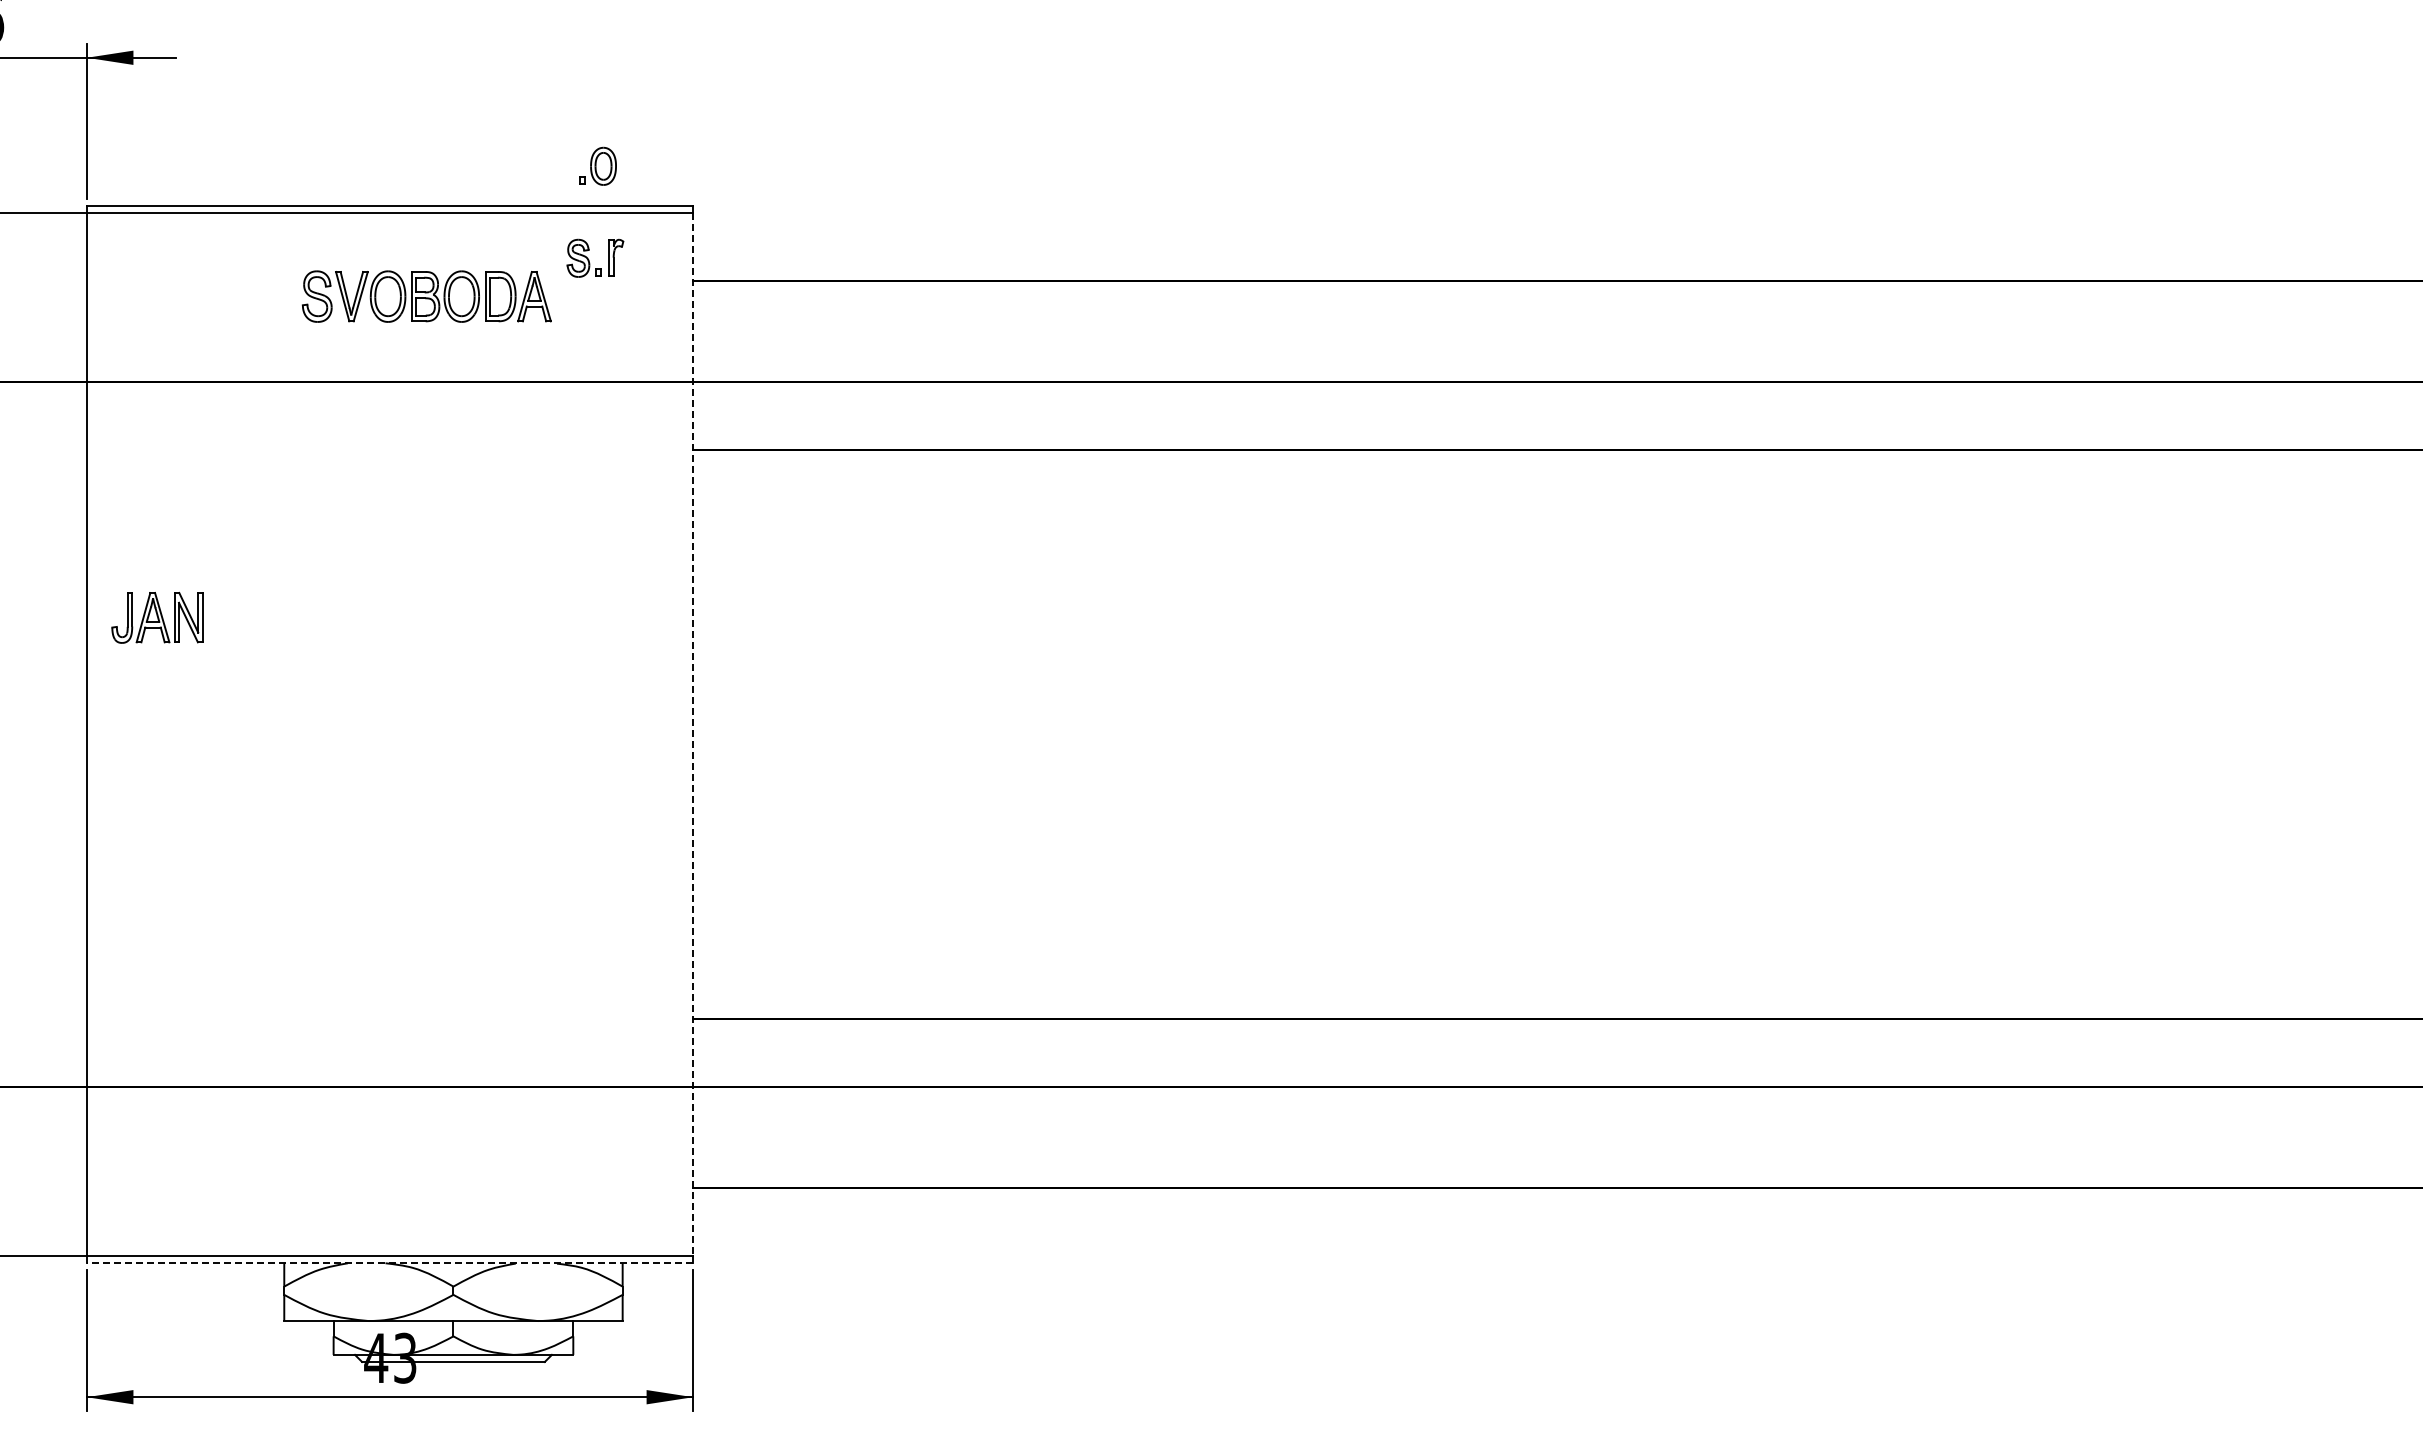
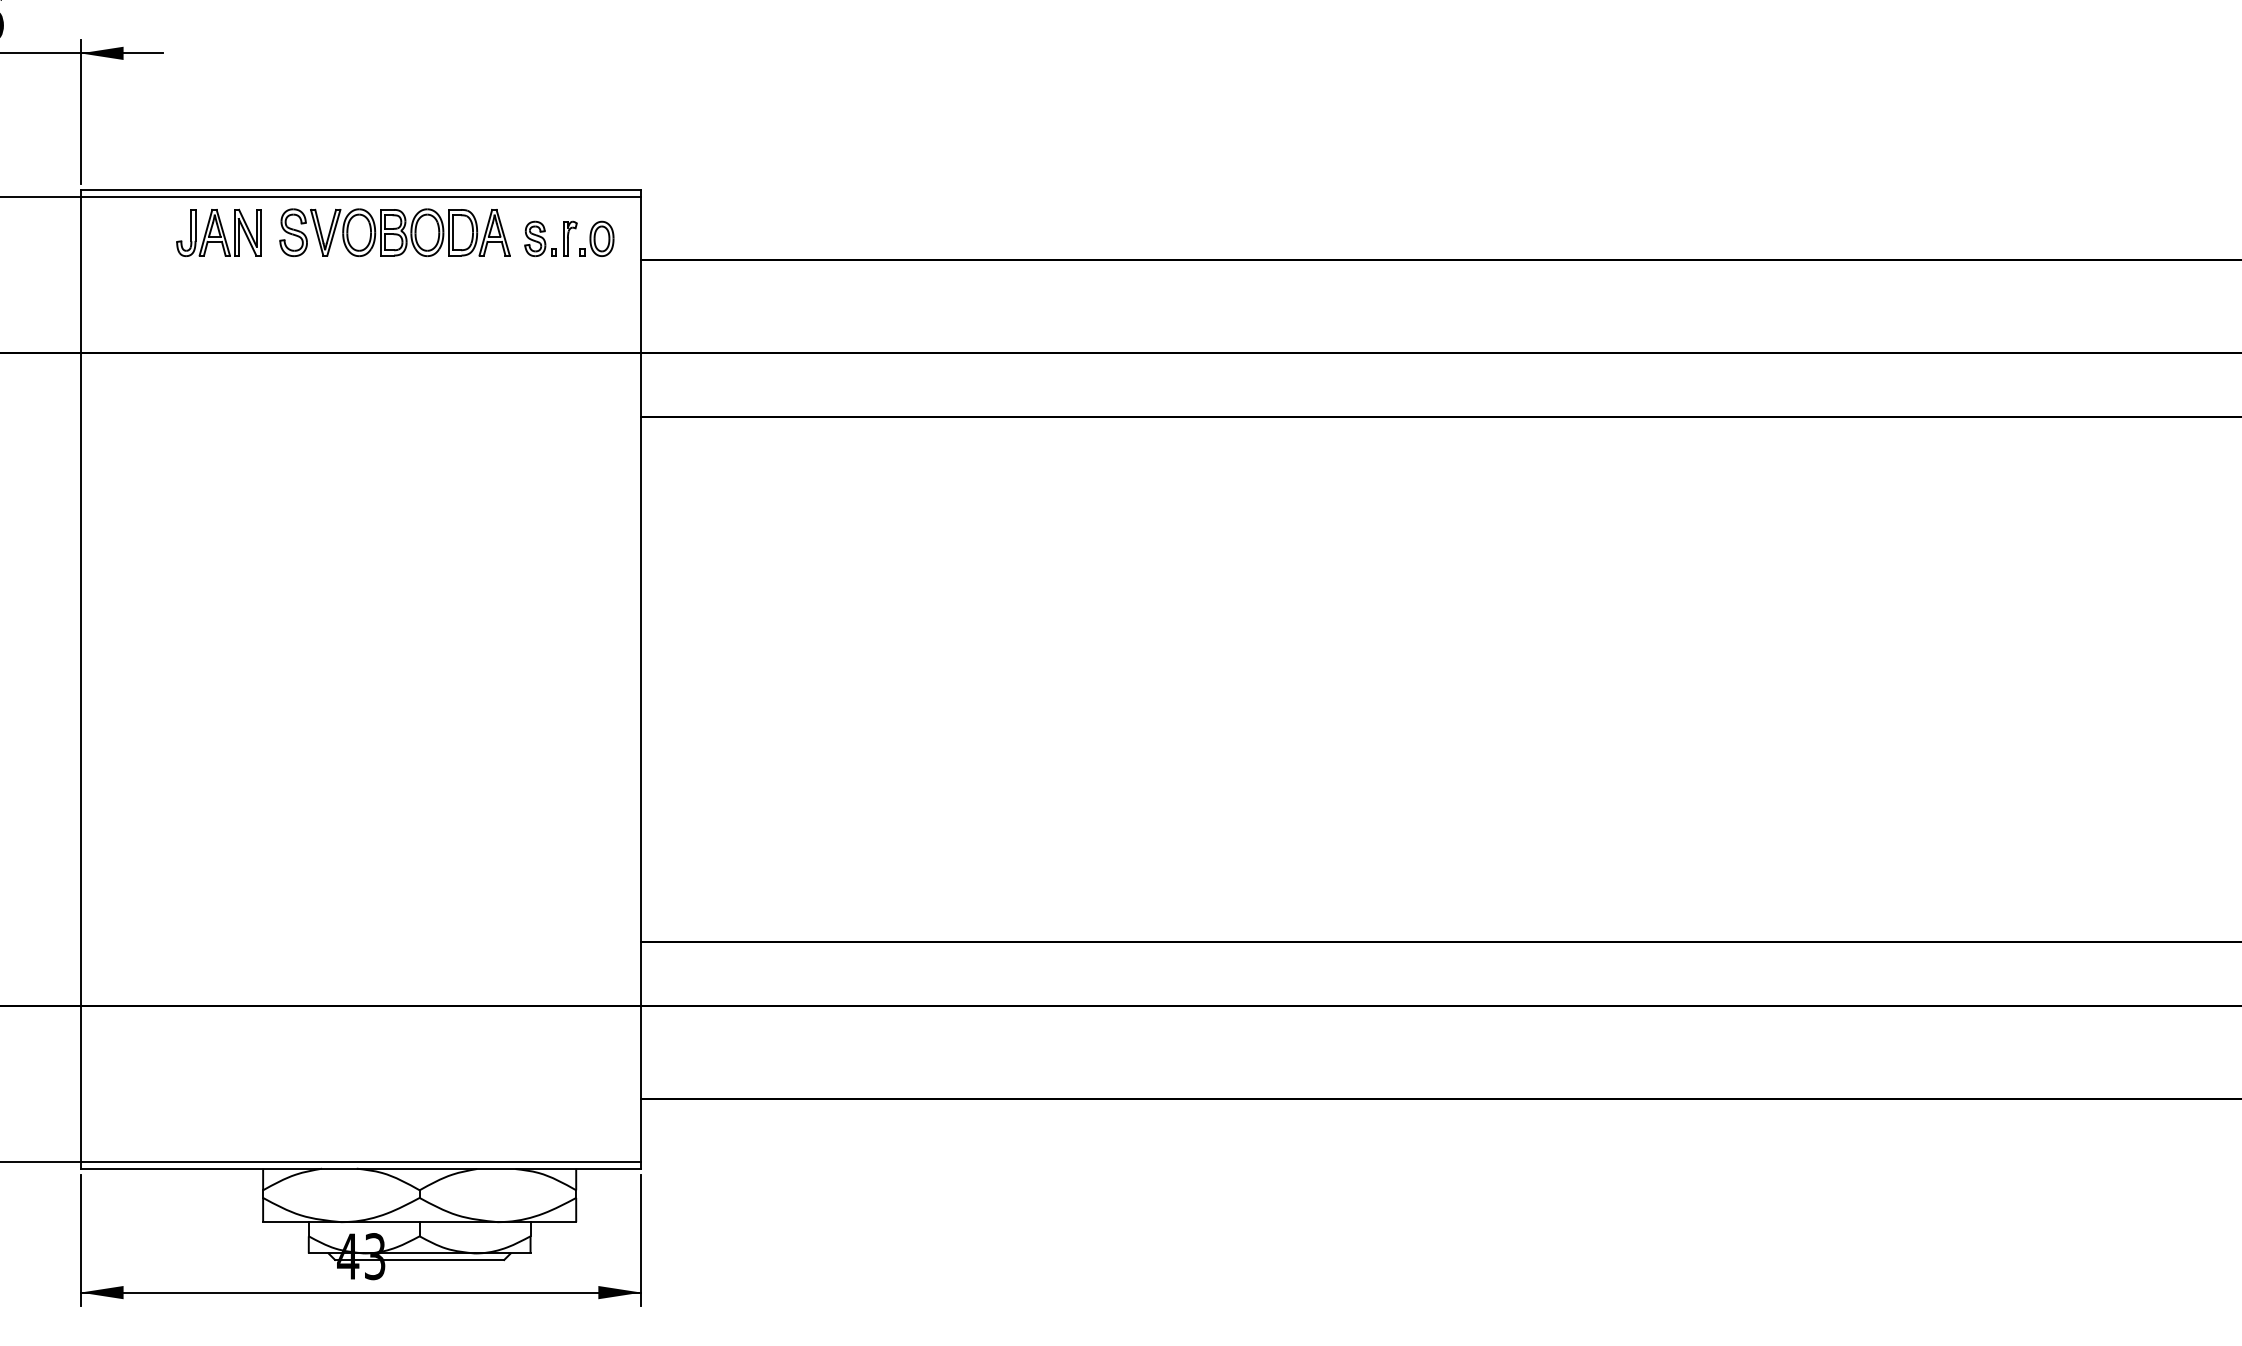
part: (597, 165) -> (596, 238), moved
part: (426, 296) -> (394, 232), moved
part: (157, 617) -> (218, 232), moved
line: (693, 734) -> (641, 679), dashed -> solid
line: (389, 1263) -> (360, 1168), dashed -> solid

